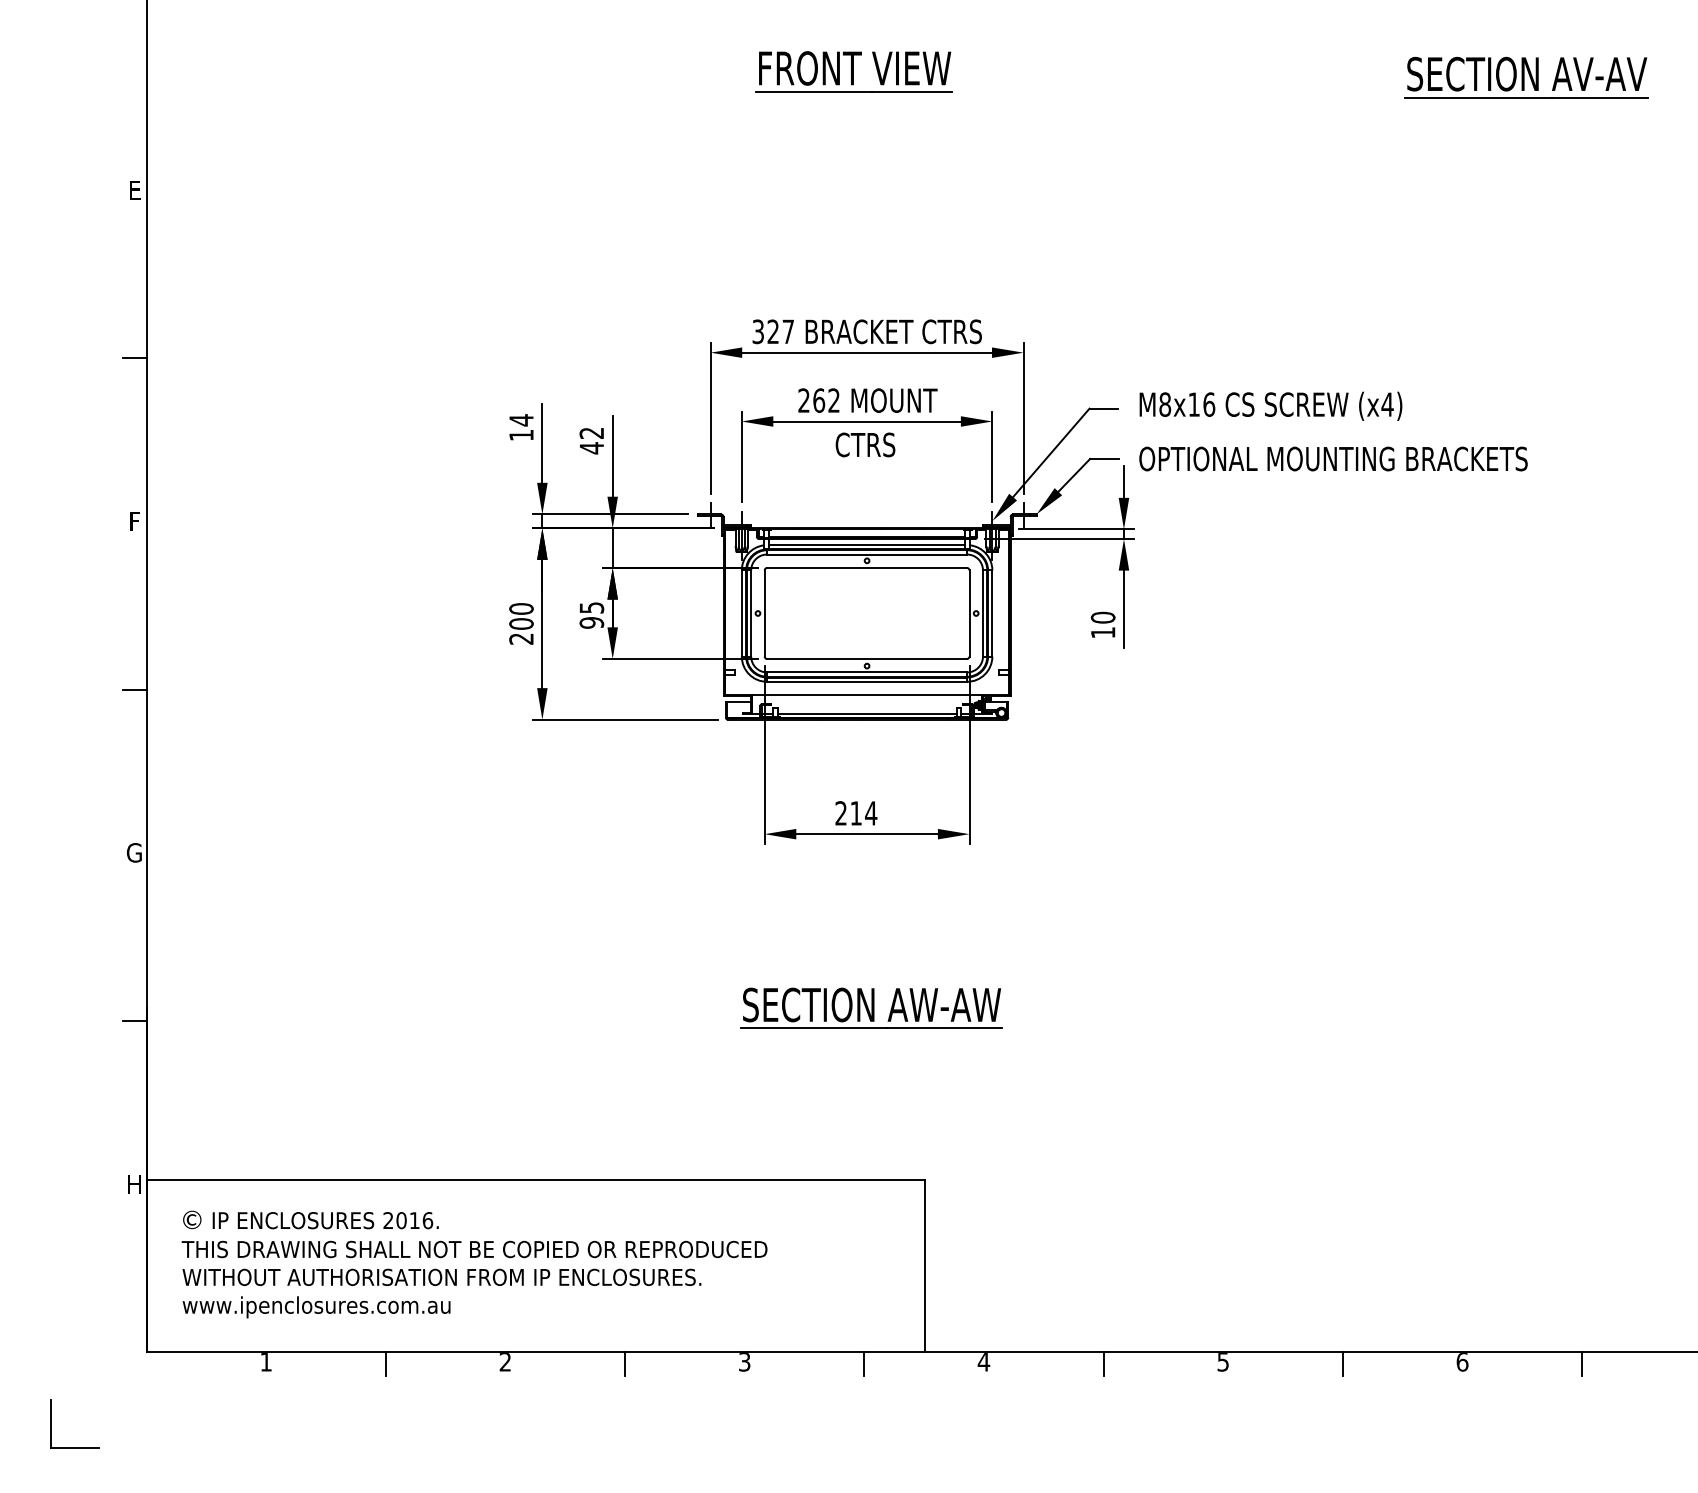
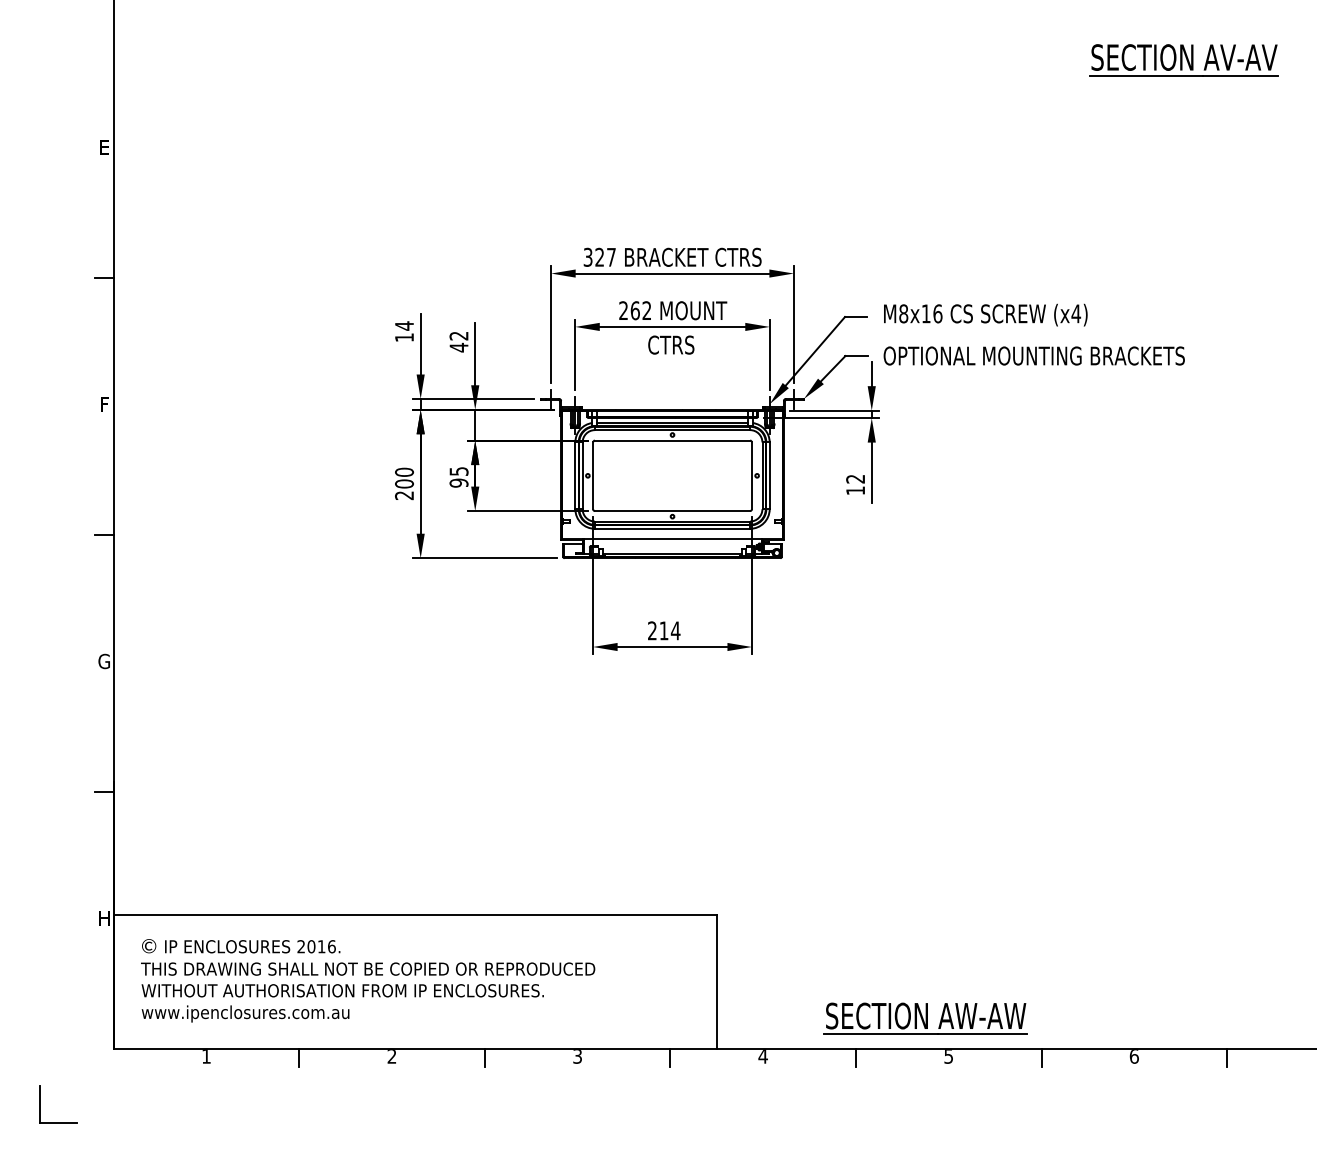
part: (853, 71) -> (661, 55), removed
text: (1103, 617) -> (855, 478), 10 -> 12
part: (871, 1007) -> (925, 1017), moved

